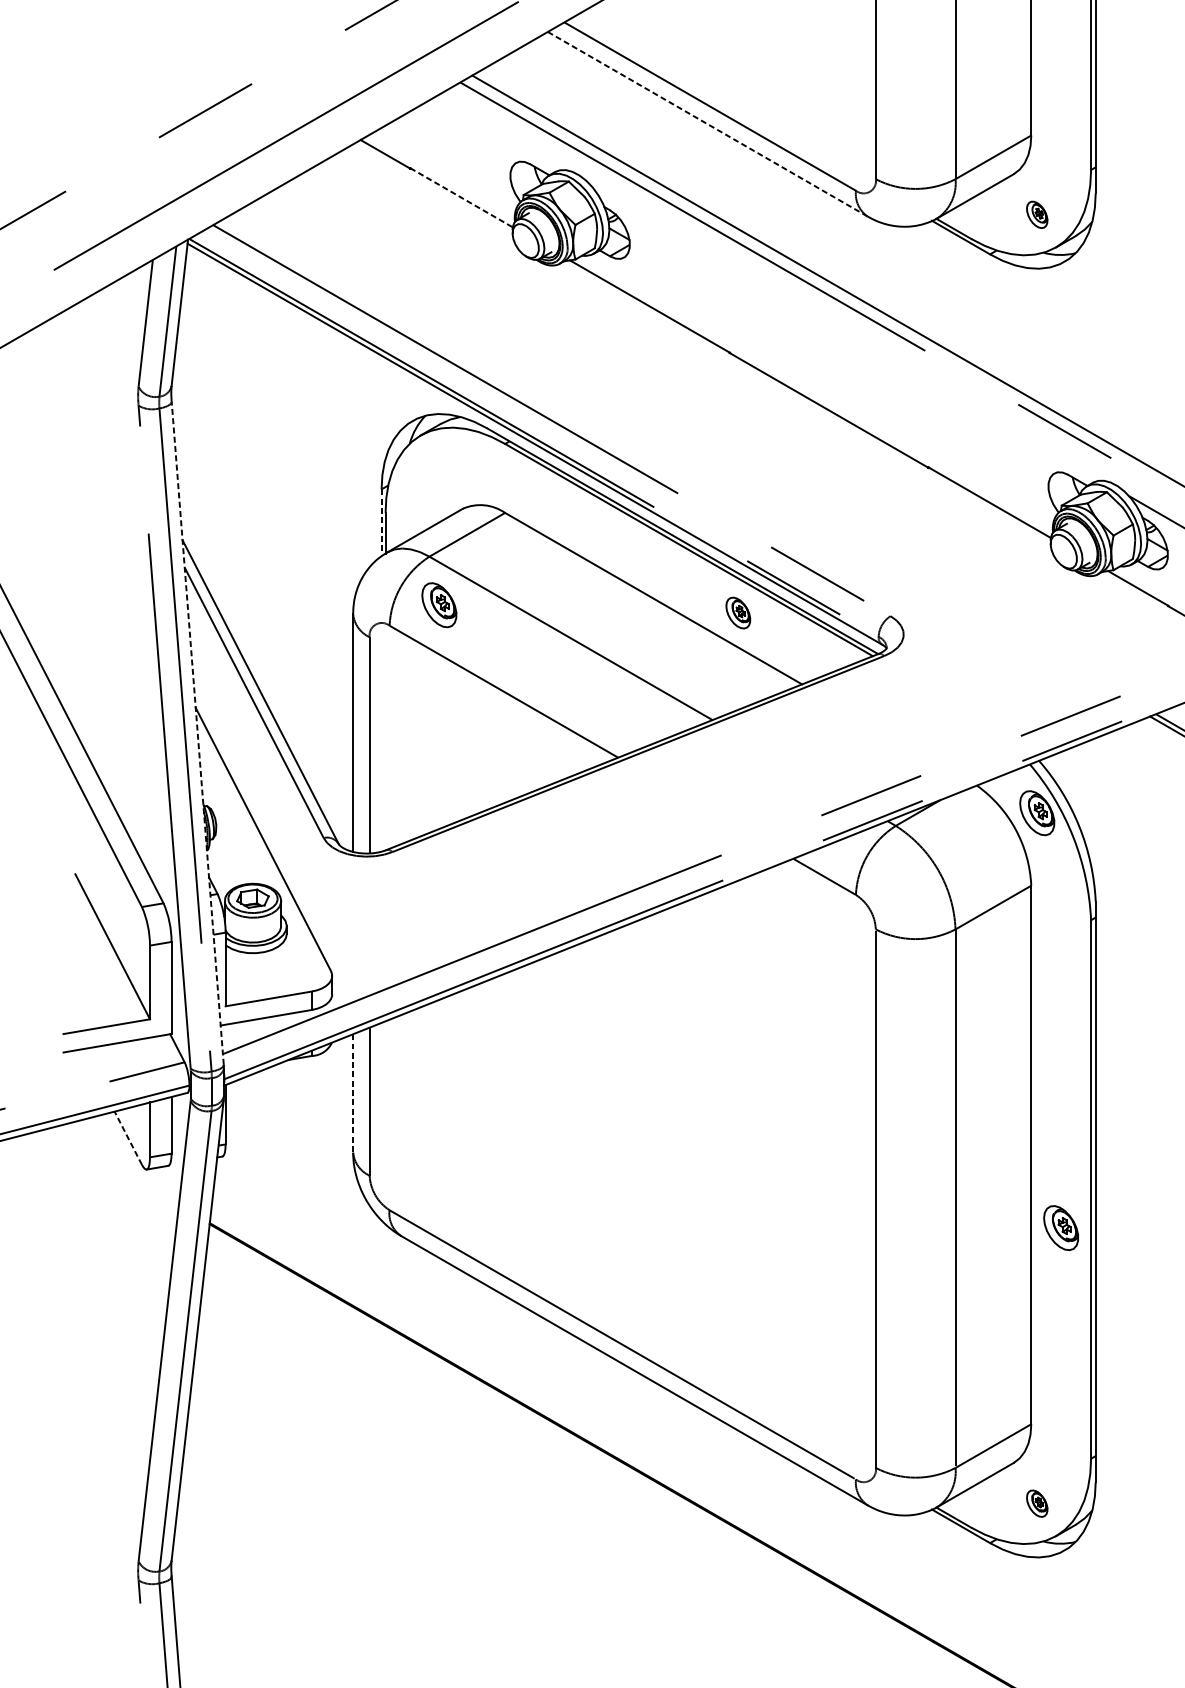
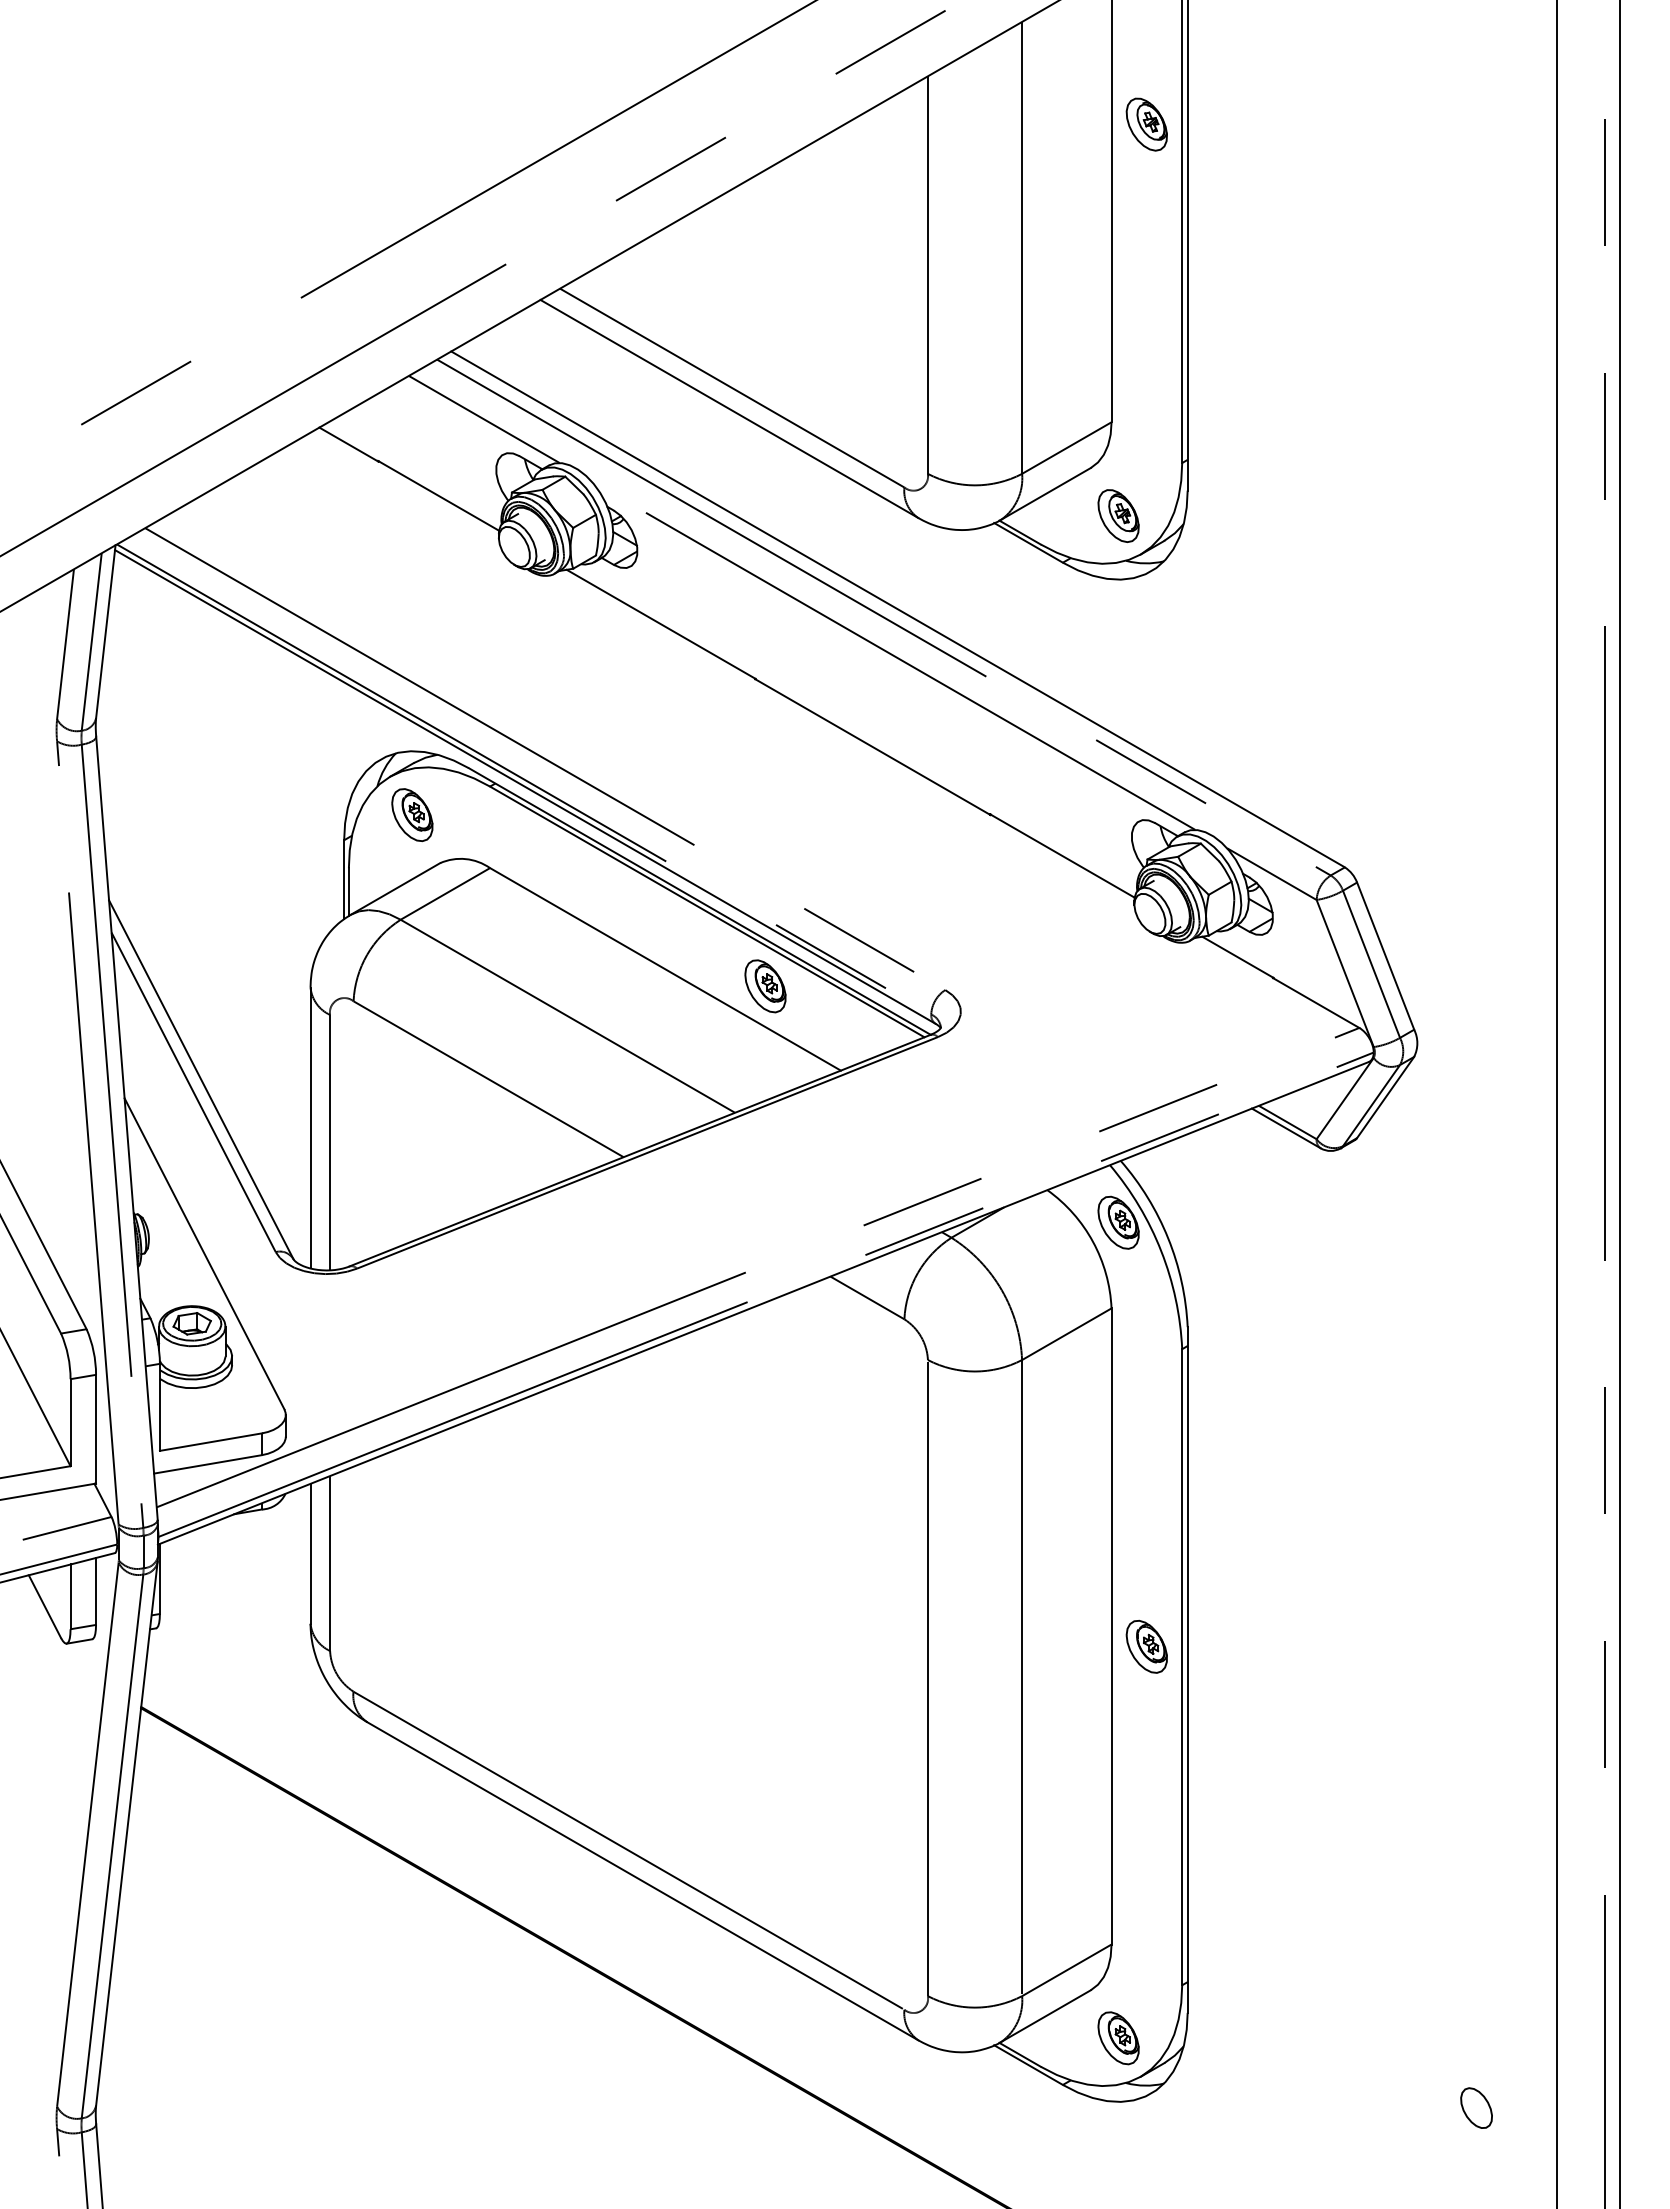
line: (707, 124) -> (729, 409), dashed -> solid
line: (499, 133) -> (483, 419), added
line: (461, 197) -> (438, 495), dashed -> solid
part: (1037, 214) -> (1118, 515), size x1.67
line: (846, 332) -> (893, 655), added
line: (381, 522) -> (344, 879), dashed -> solid
part: (439, 605) -> (412, 815), moved
part: (738, 613) -> (765, 986), size x1.43
line: (197, 733) -> (126, 1128), dashed -> solid
line: (353, 1093) -> (310, 1553), dashed -> solid
line: (127, 1138) -> (44, 1606), dashed -> solid
part: (1060, 1227) -> (1146, 1646), moved
part: (1037, 1503) -> (1118, 2038), size x1.67

